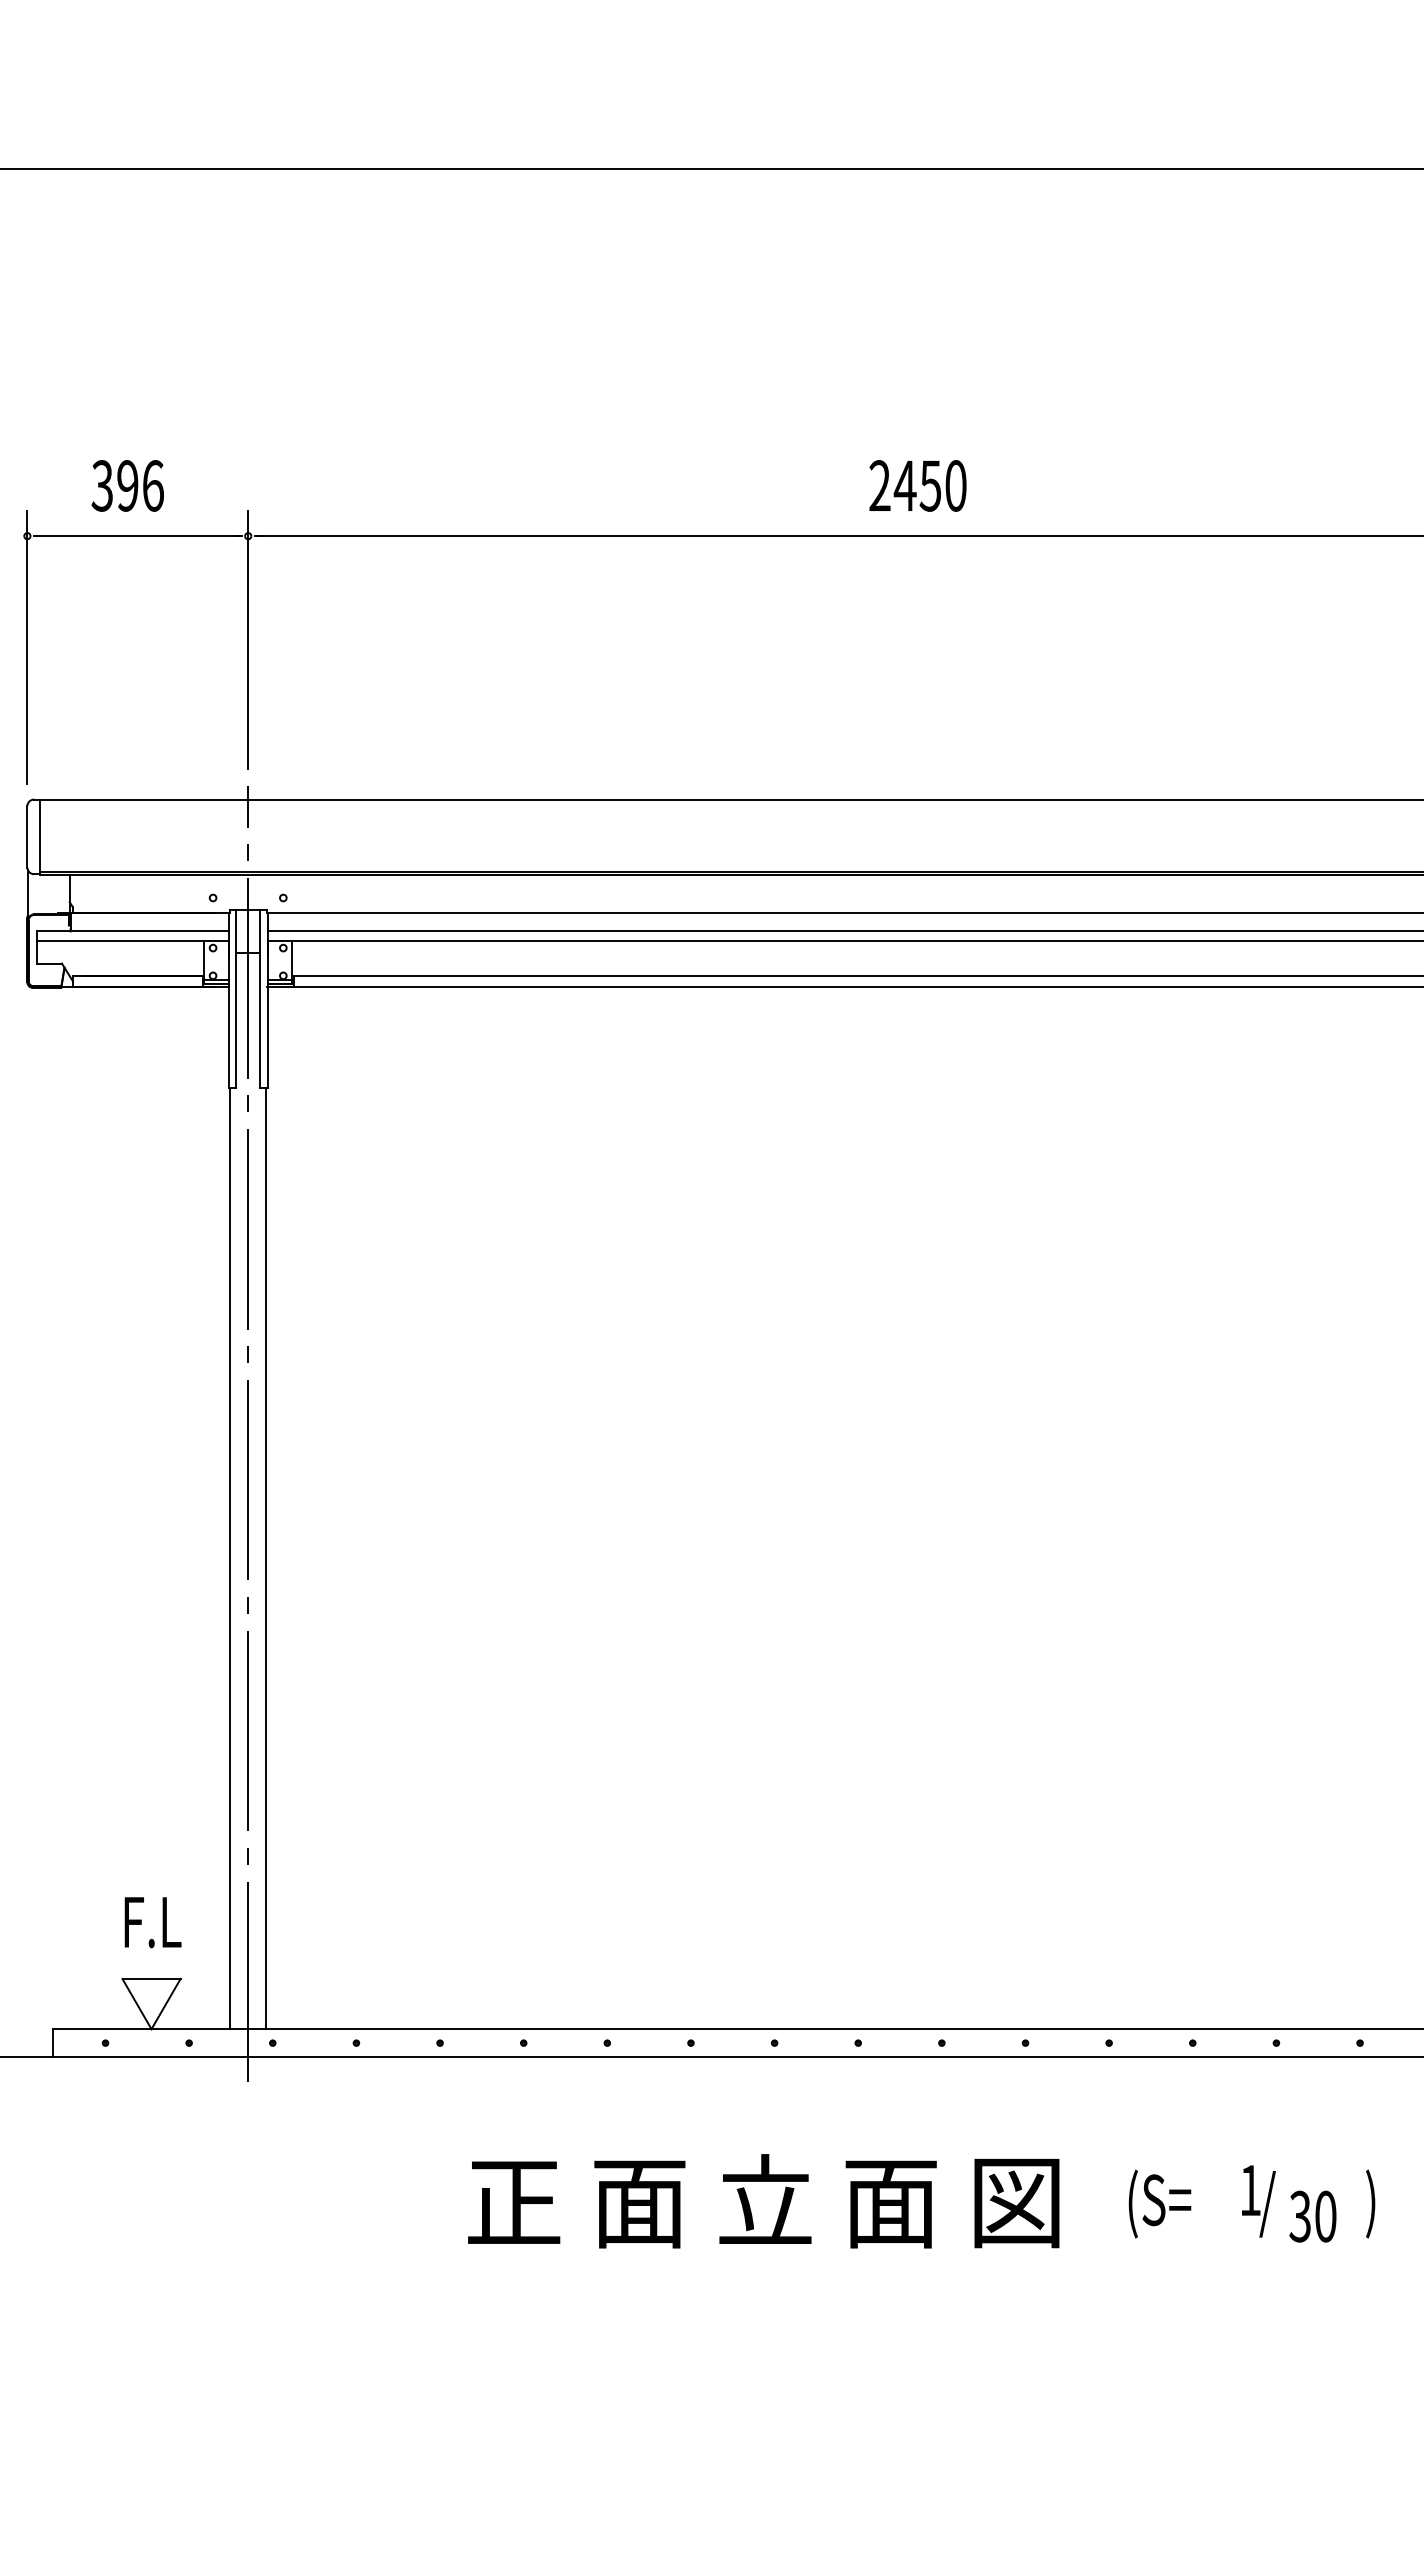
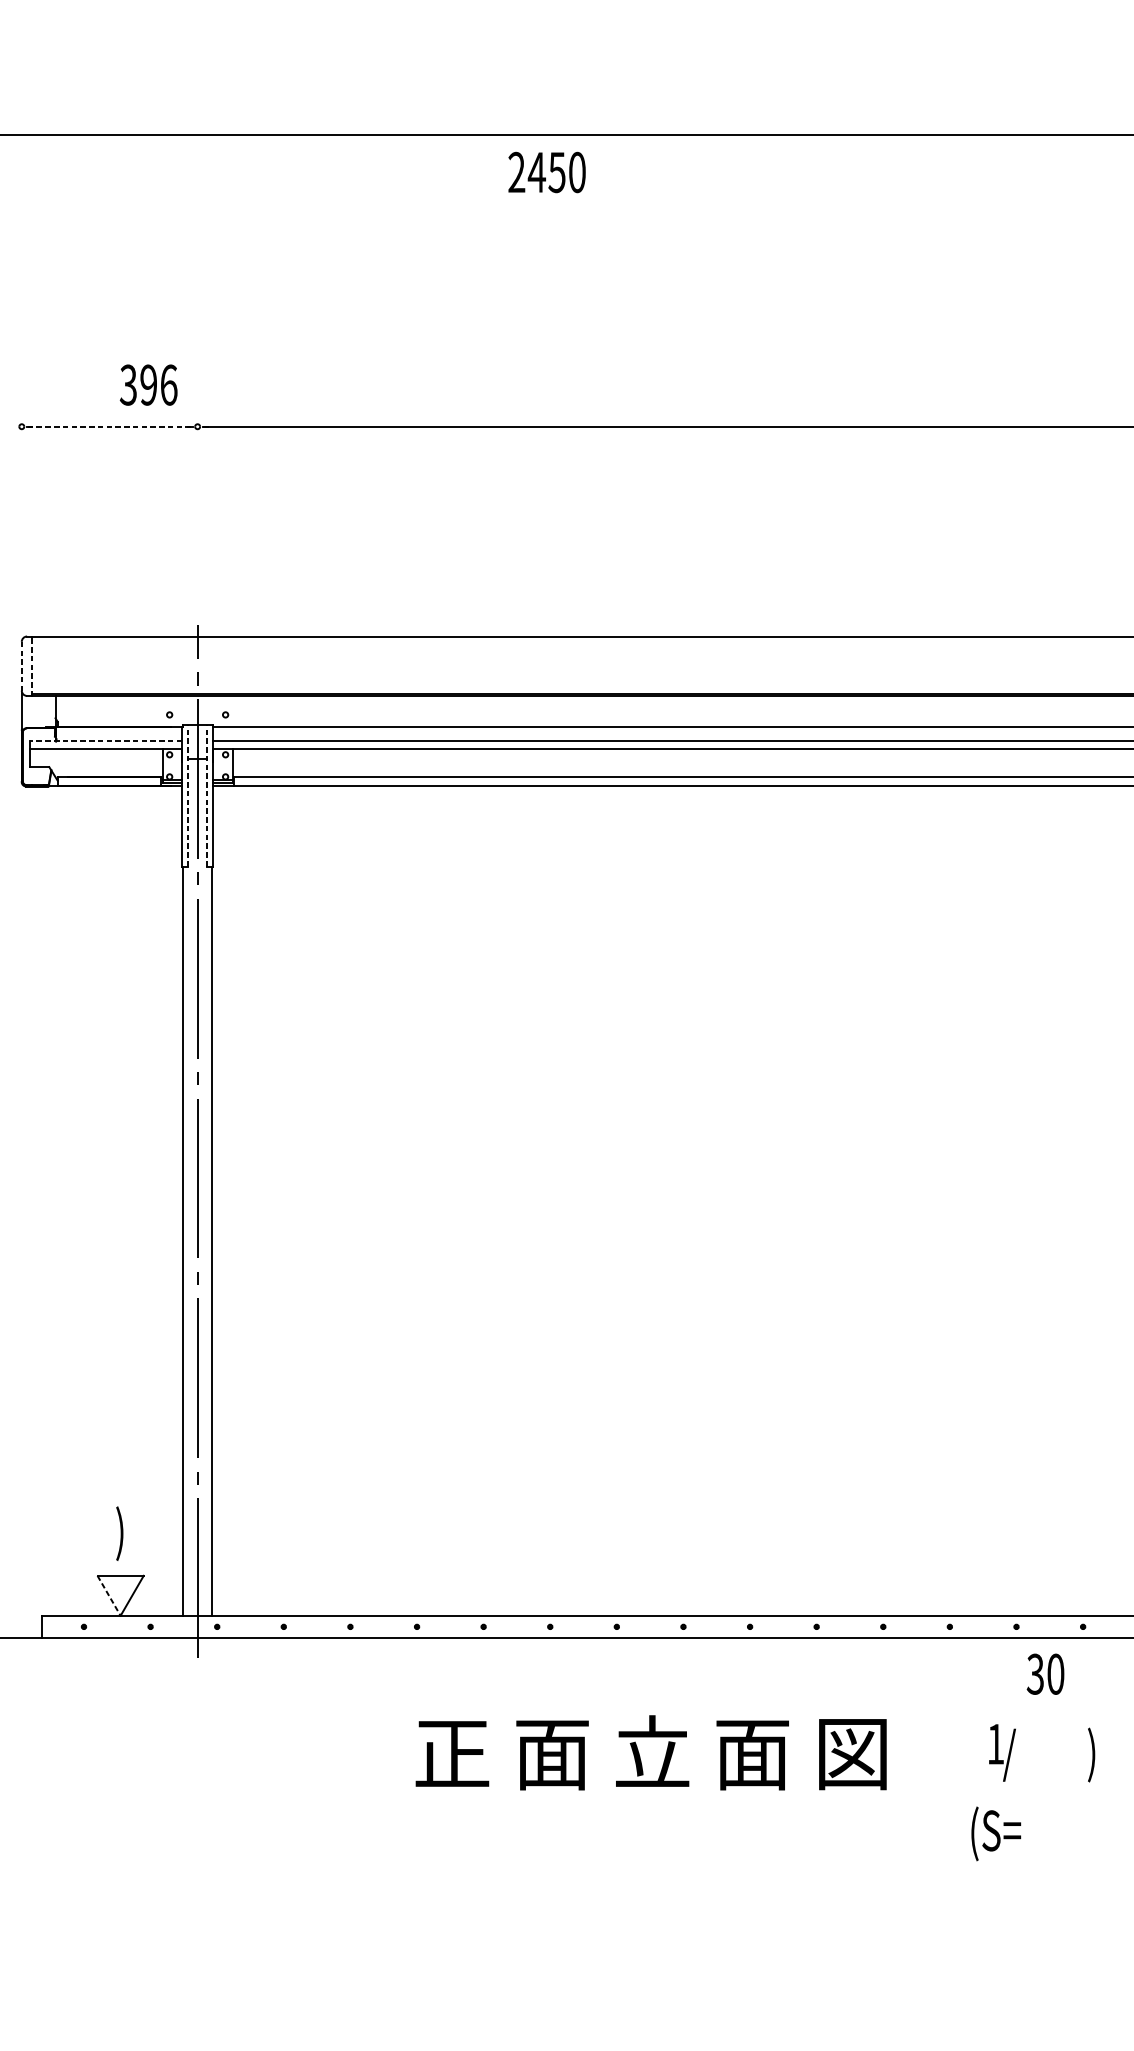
text: (127, 485) -> (148, 384), moved
text: (917, 485) -> (546, 172), moved
line: (137, 536) -> (109, 427), solid -> dashed
line: (248, 639) -> (197, 509), removed
line: (27, 647) -> (21, 515), removed
line: (27, 836) -> (21, 665), solid -> dashed
line: (39, 837) -> (31, 666), solid -> dashed
line: (133, 931) -> (106, 741), solid -> dashed
line: (236, 998) -> (188, 794), solid -> dashed
line: (260, 998) -> (207, 794), solid -> dashed
text: (152, 1925) -> (121, 1533), F.L -> )
line: (137, 2004) -> (109, 1596), solid -> dashed
text: (763, 2201) -> (651, 1753), moved
text: (1159, 2203) -> (995, 1833), moved
text: (1312, 2216) -> (1045, 1674), moved

